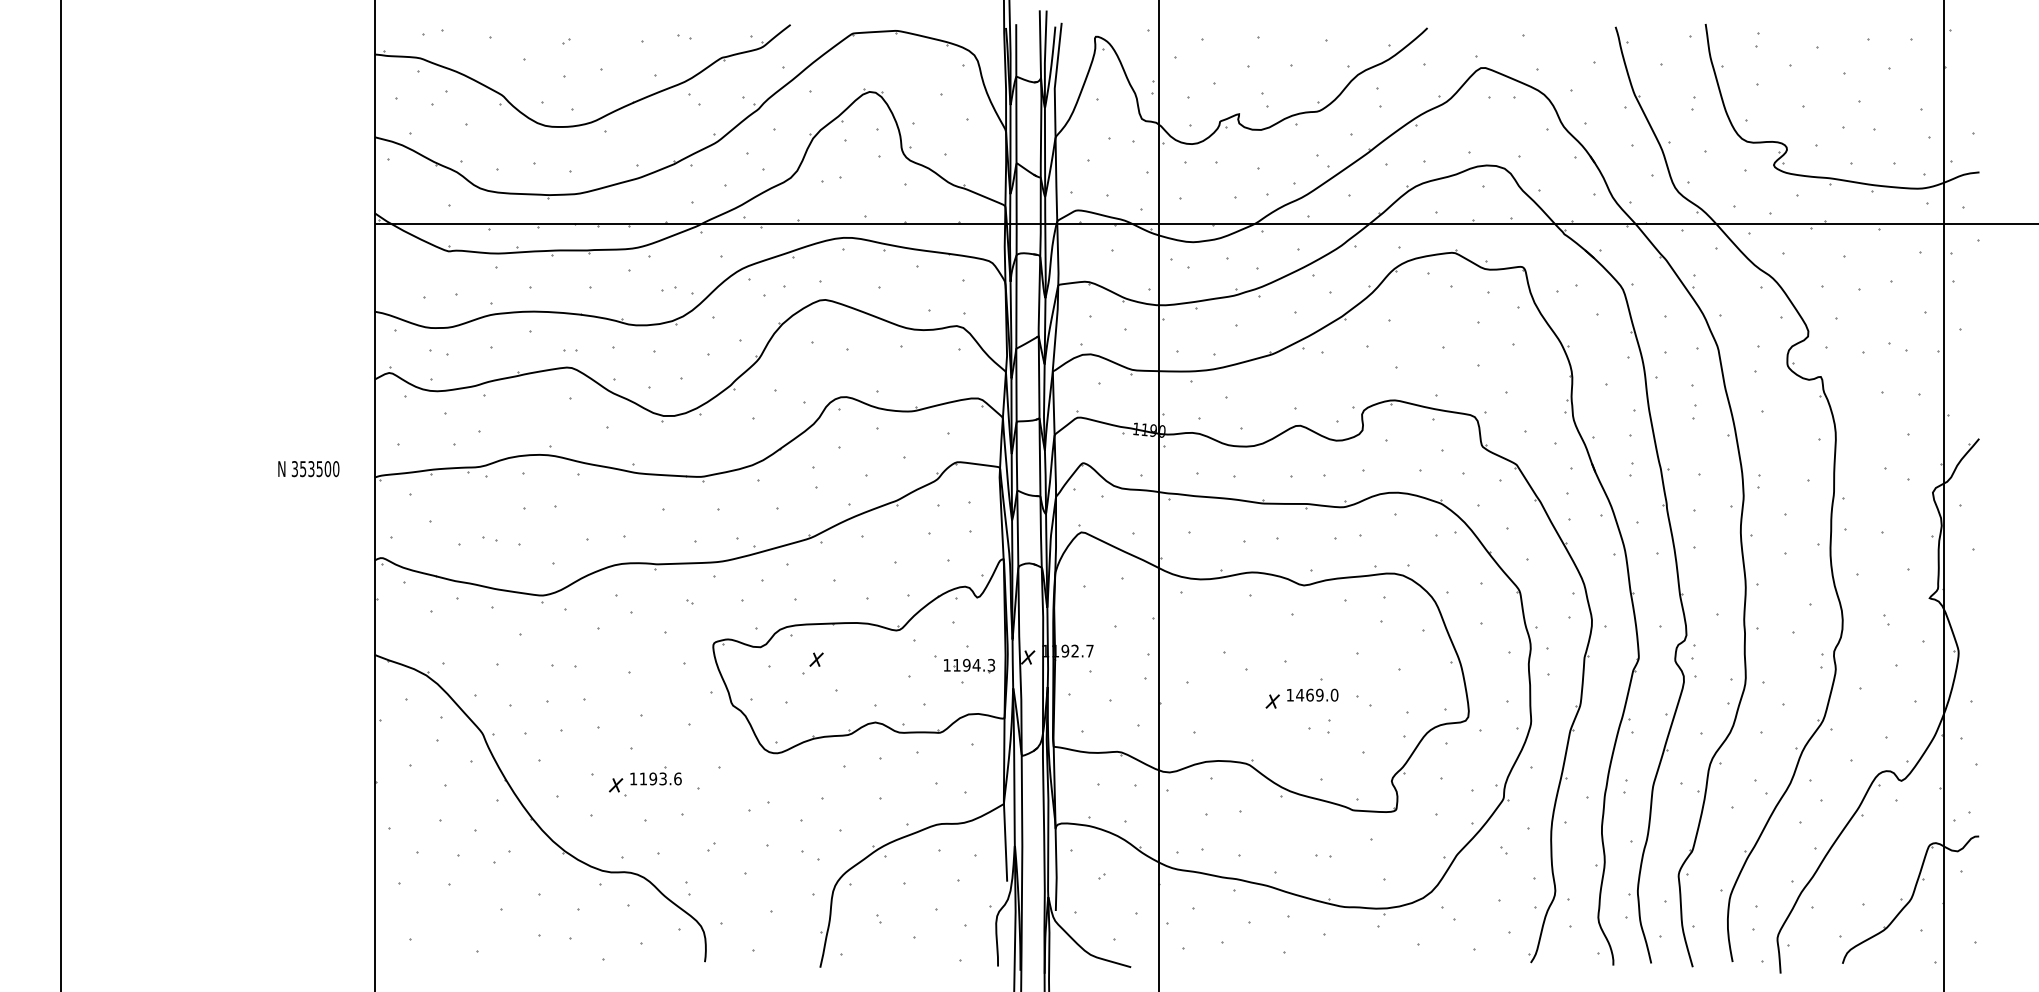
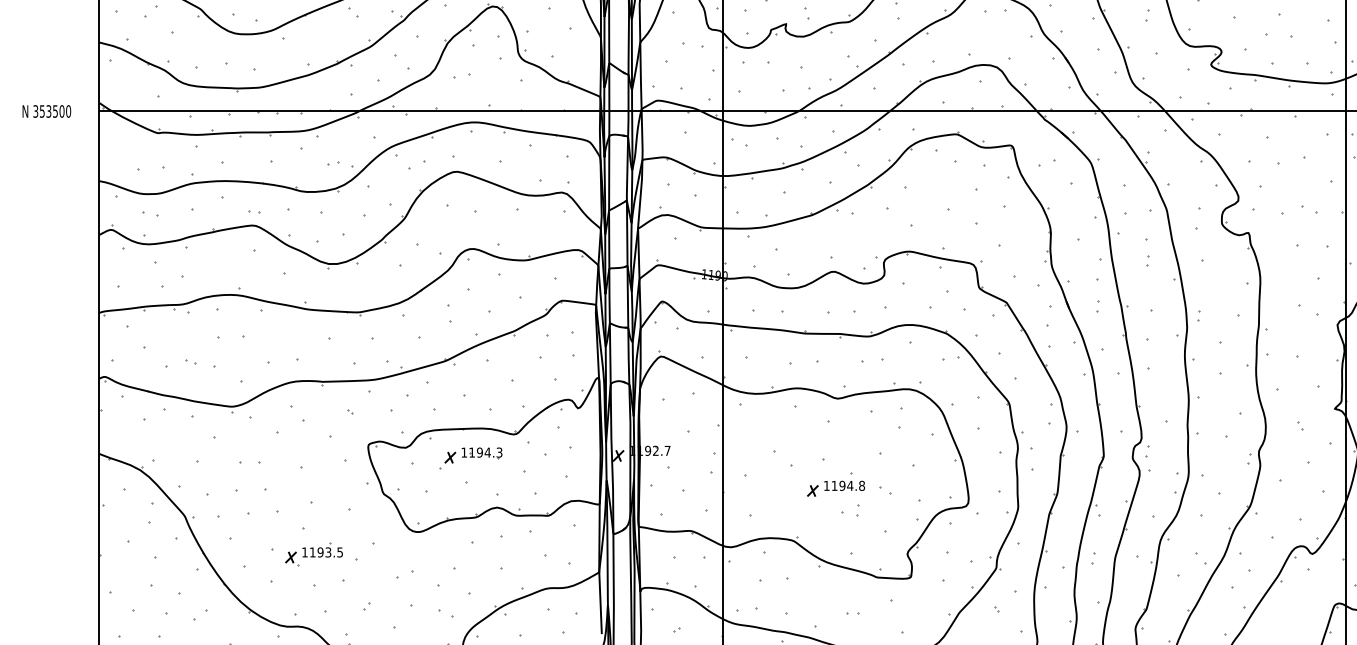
text: (308, 469) -> (46, 111), moved
part: (969, 665) -> (482, 452), moved
text: (1317, 694) -> (848, 485), 1469.0 -> 1194.8
text: (677, 778) -> (339, 552), 1193.6 -> 1193.5

